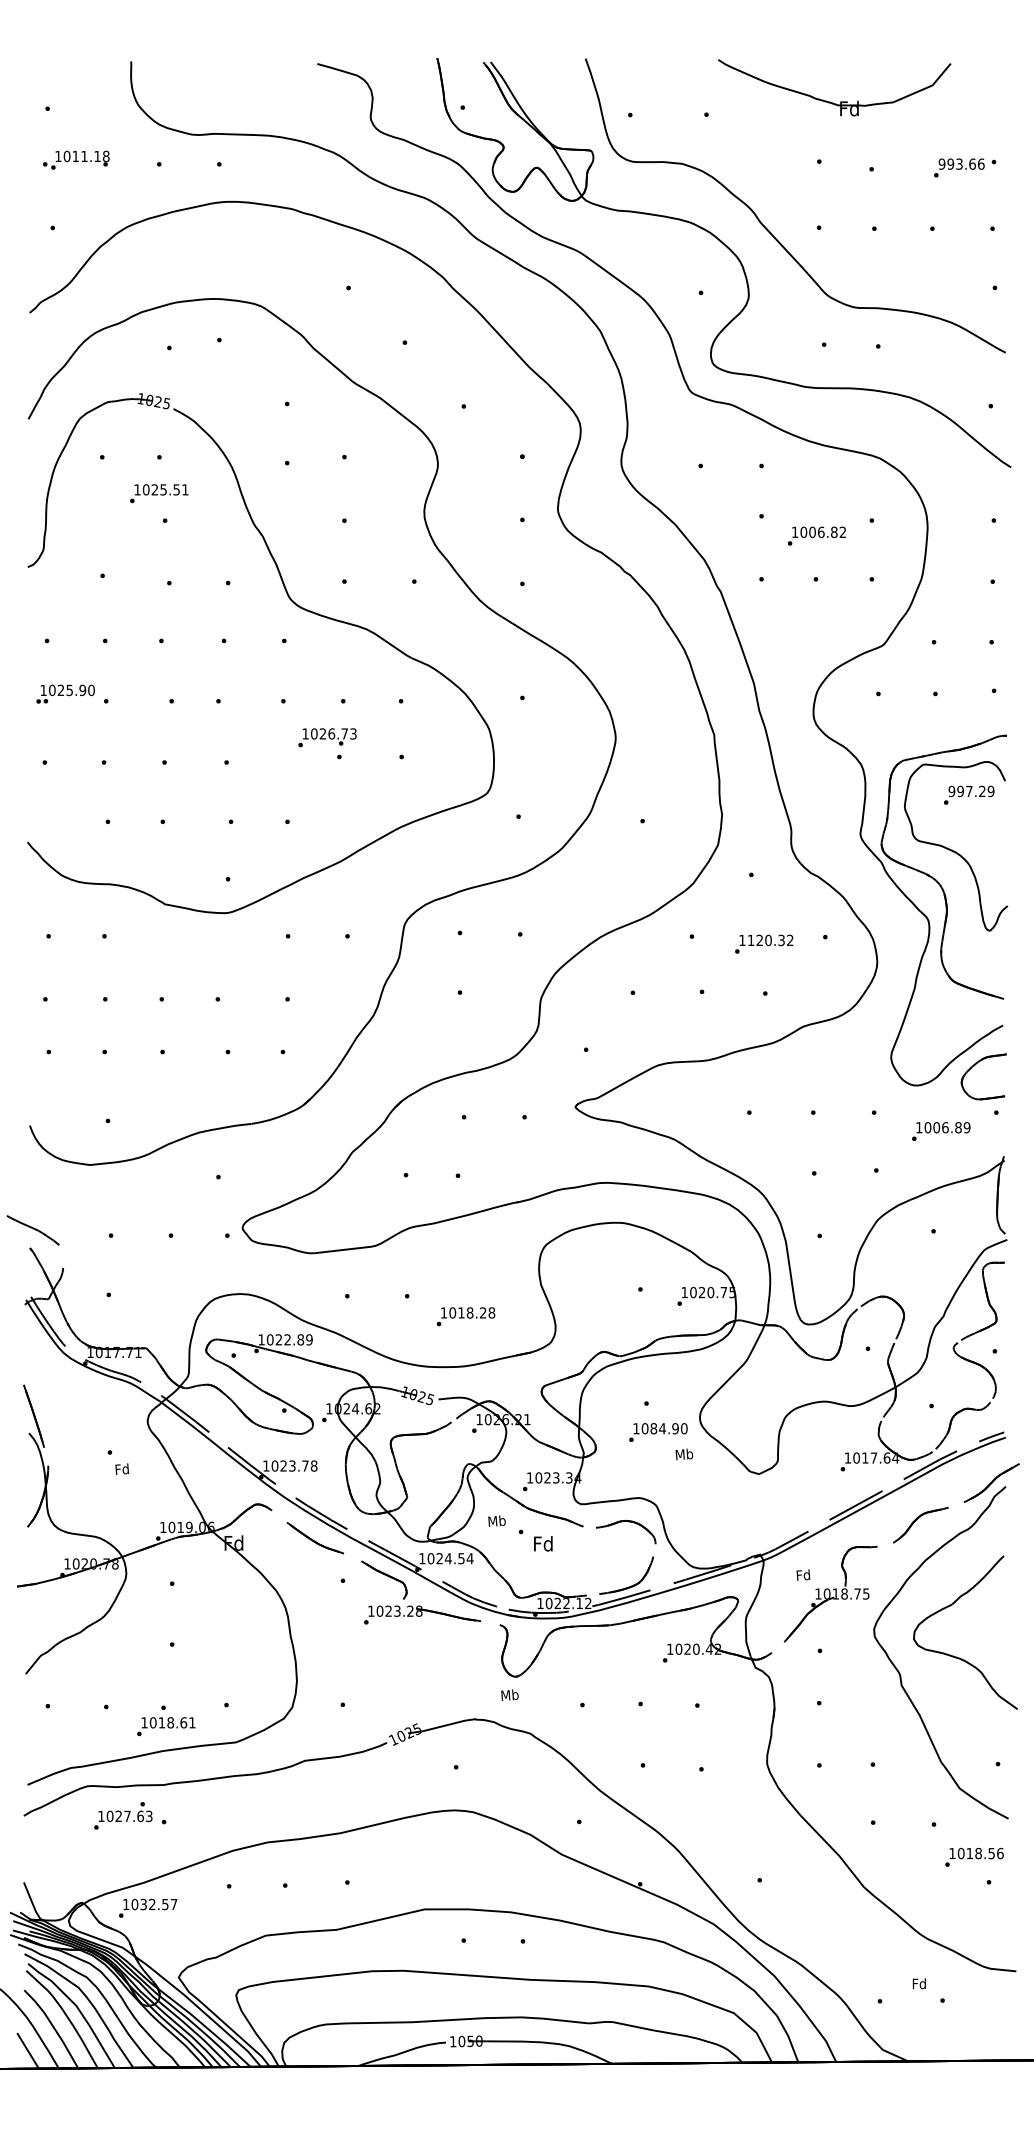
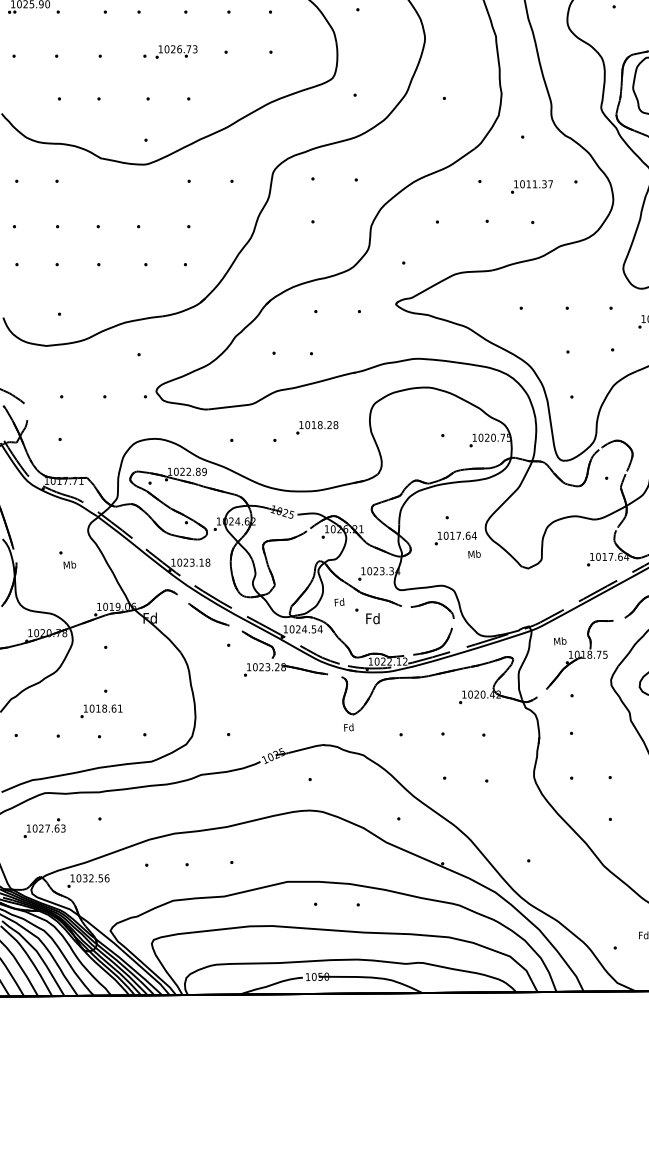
text: (327, 737) -> (176, 51), moved
text: (770, 940) -> (536, 184), 1120.32 -> 1011.37
text: (465, 1316) -> (316, 427), moved
text: (668, 1428) -> (463, 535), 1084.90 -> 1017.64
text: (305, 1465) -> (201, 562), 1023.78 -> 1023.18
text: (121, 1469) -> (69, 565), Fd -> Mb
text: (496, 1520) -> (339, 601), Mb -> Fd
text: (803, 1574) -> (560, 640), Fd -> Mb
text: (509, 1694) -> (348, 727), Mb -> Fd
text: (166, 1726) -> (101, 711), moved
text: (123, 1815) -> (44, 827), moved
text: (173, 1904) -> (106, 878), 1032.57 -> 1032.56

